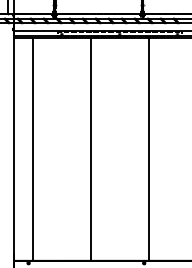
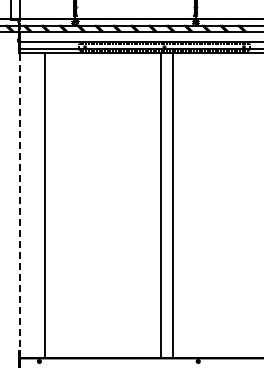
line: (14, 149) -> (19, 205), solid -> dashed
line: (90, 149) -> (160, 205), moved
line: (148, 149) -> (173, 205), moved

